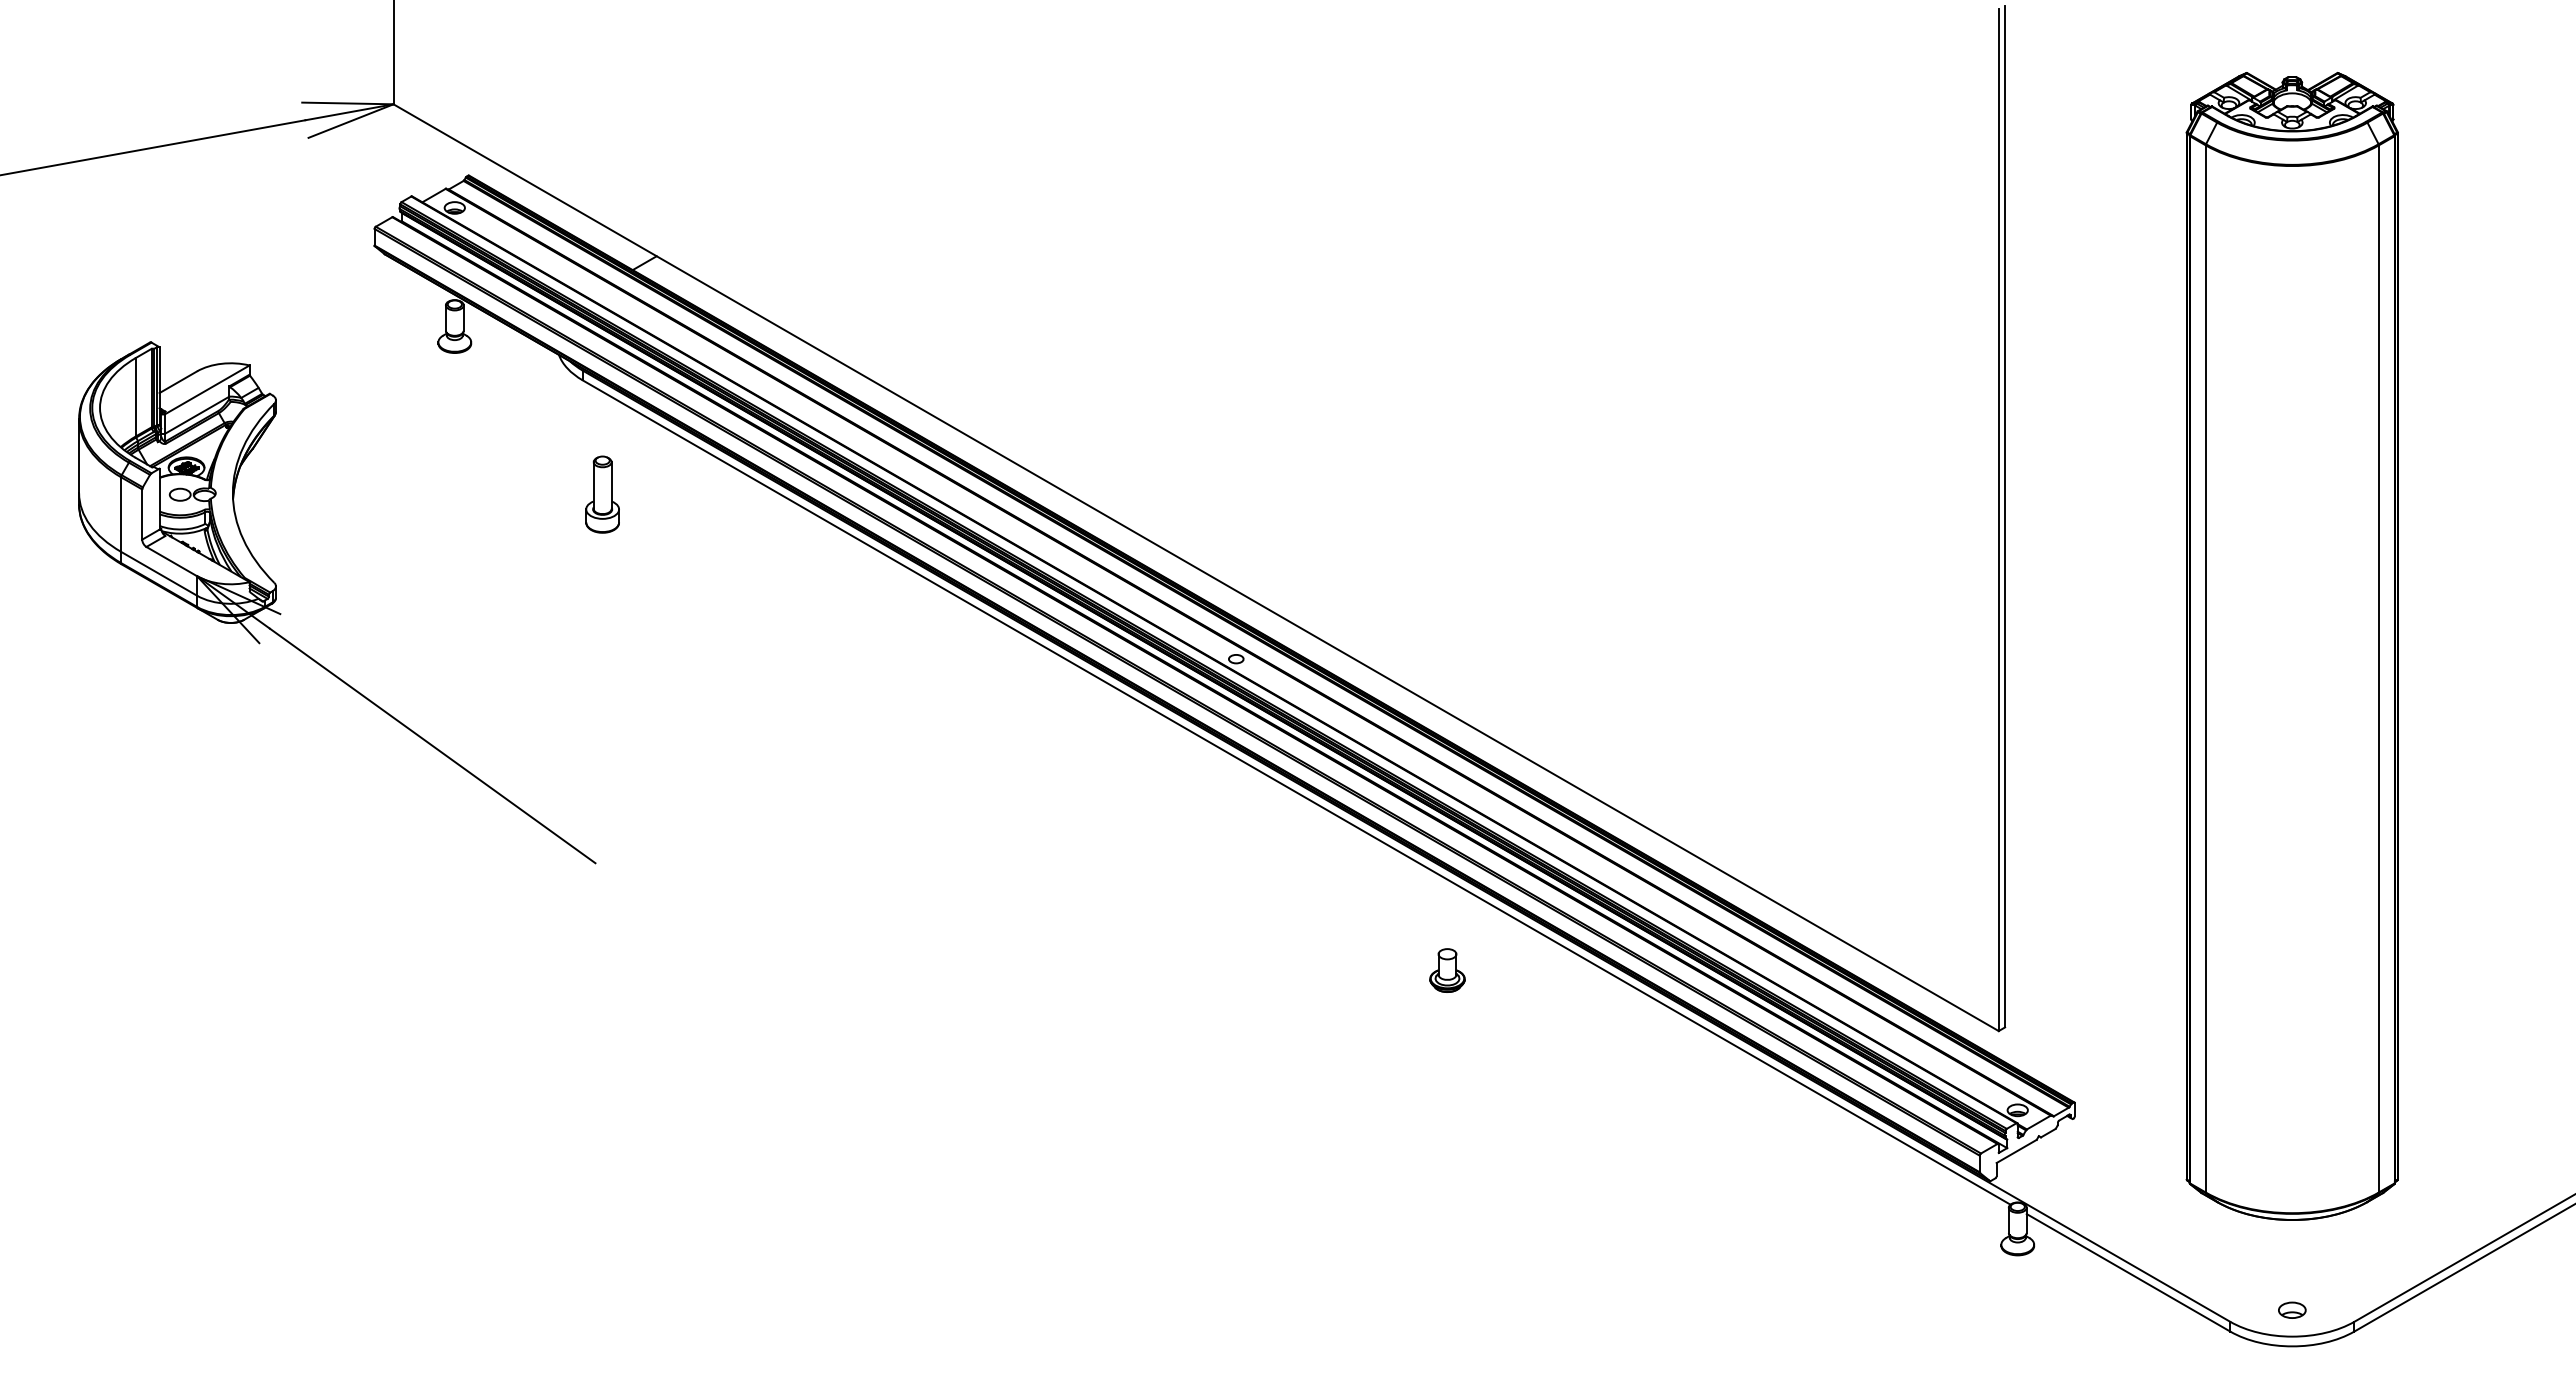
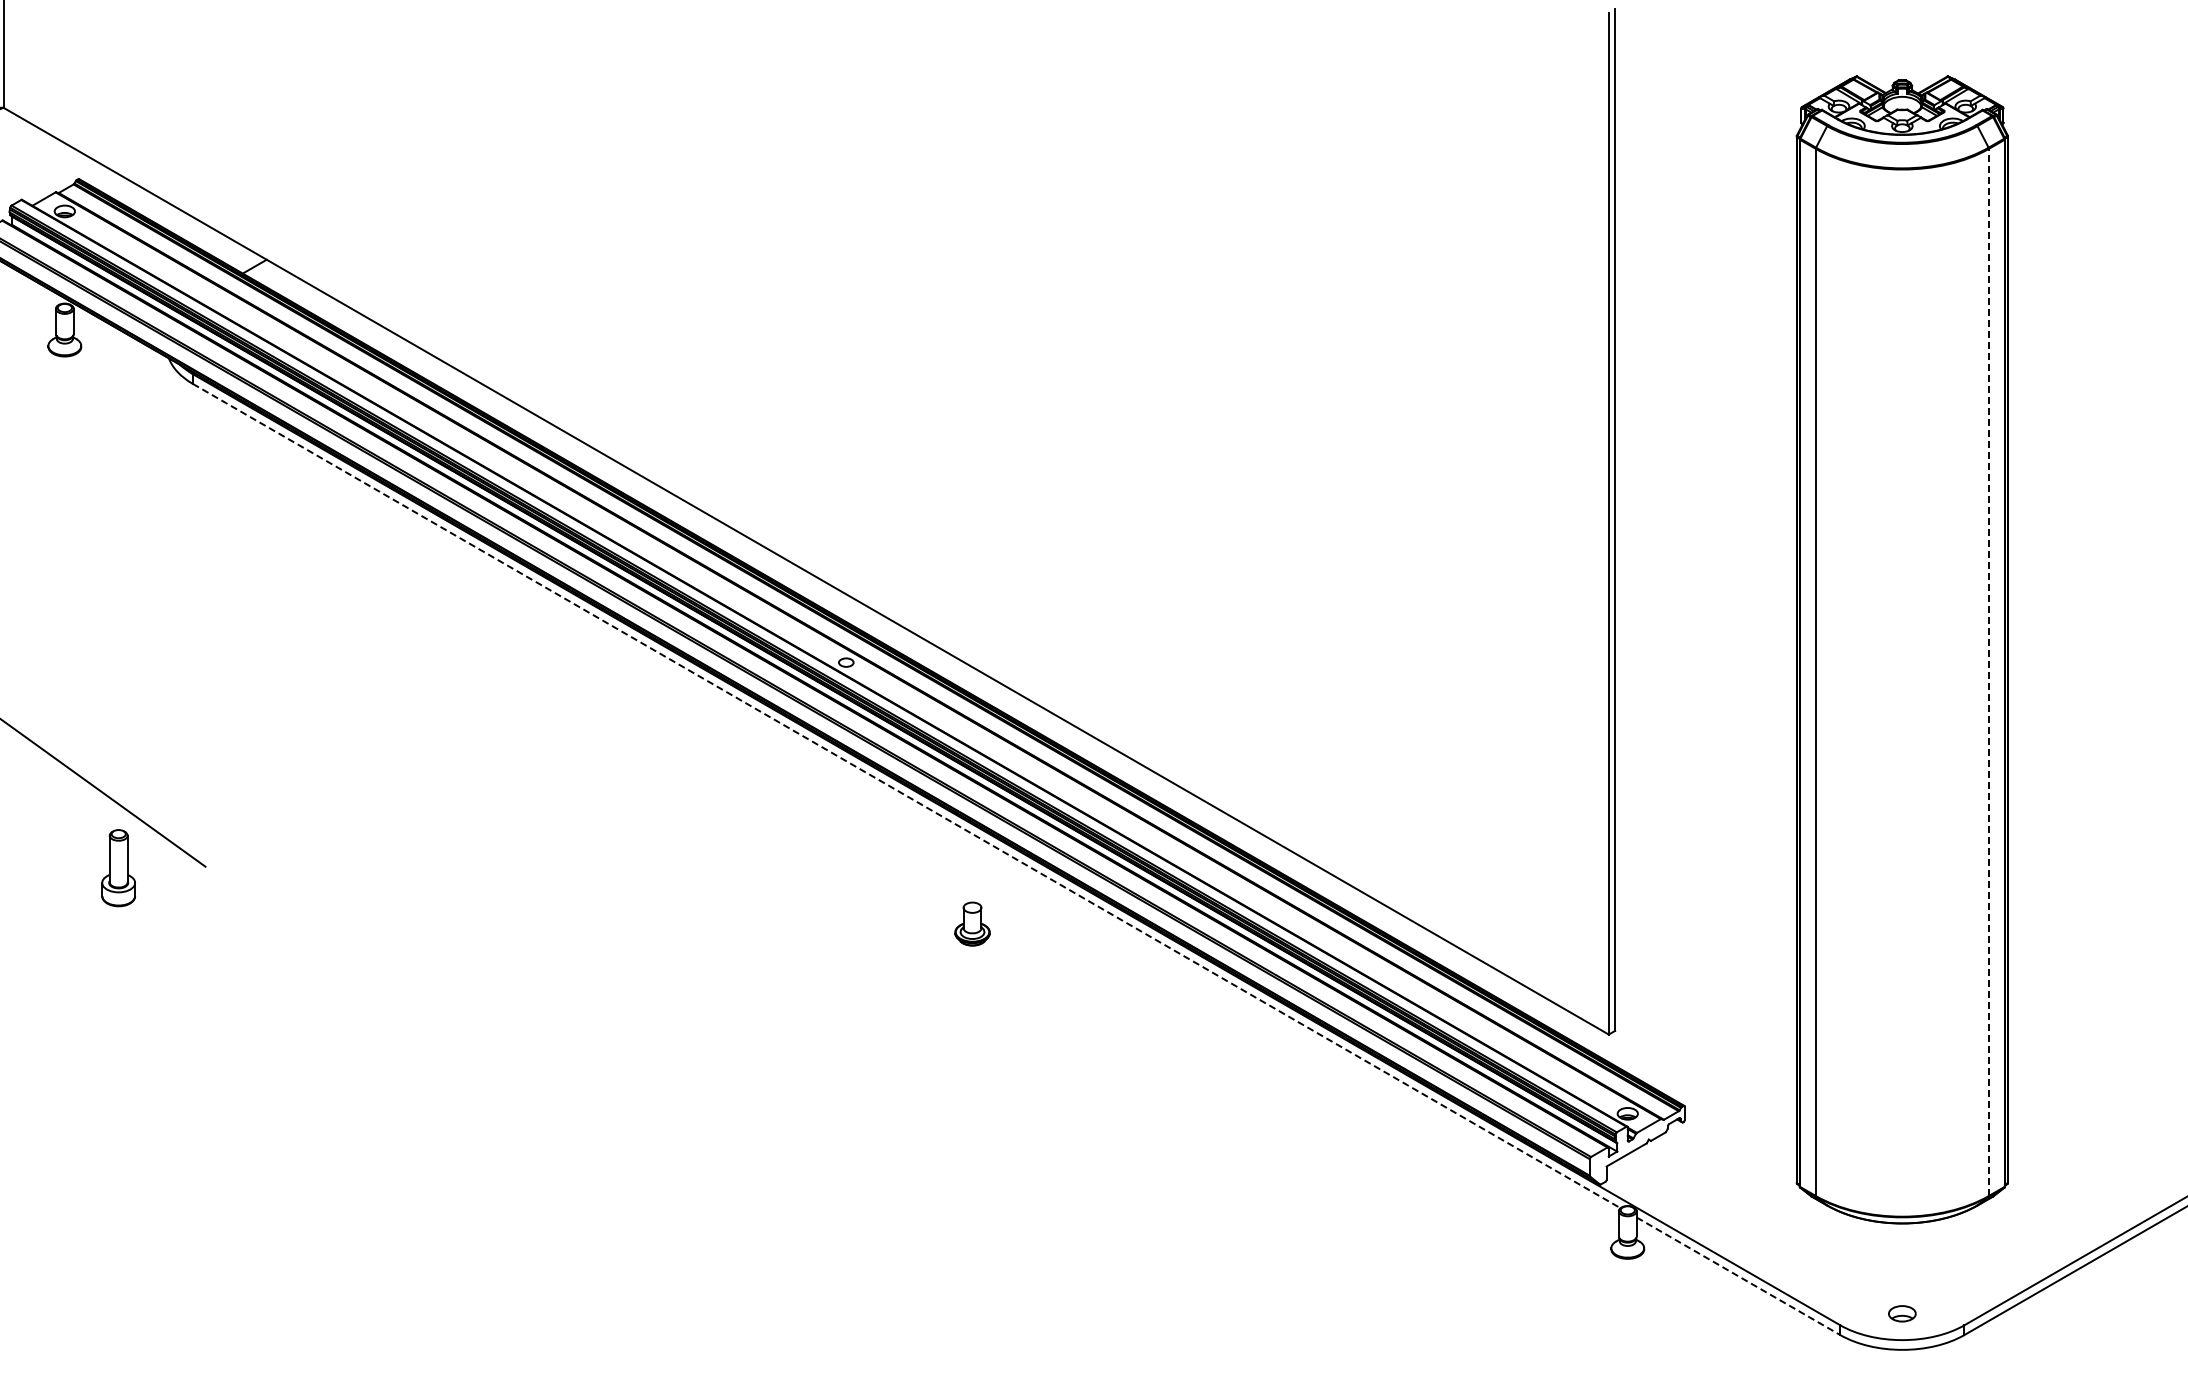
part: (602, 494) -> (118, 867), moved
line: (2378, 668) -> (1988, 671), solid -> dashed
line: (1297, 792) -> (907, 795), solid -> dashed
part: (1447, 970) -> (972, 923), moved
line: (2128, 1273) -> (1738, 1276), solid -> dashed

